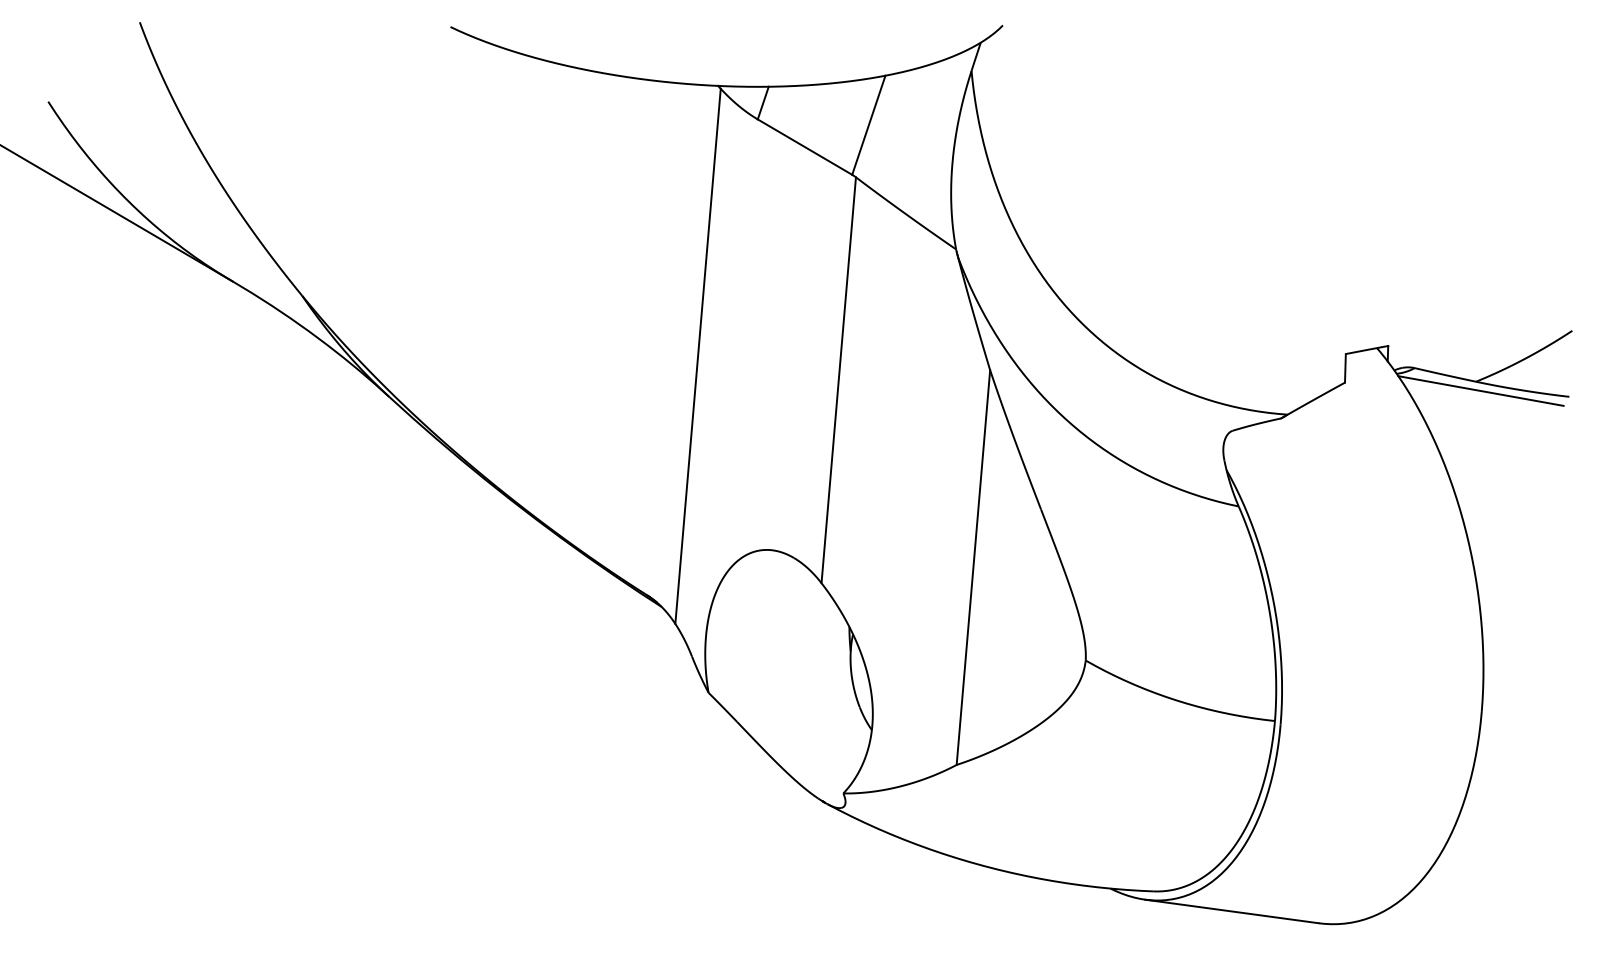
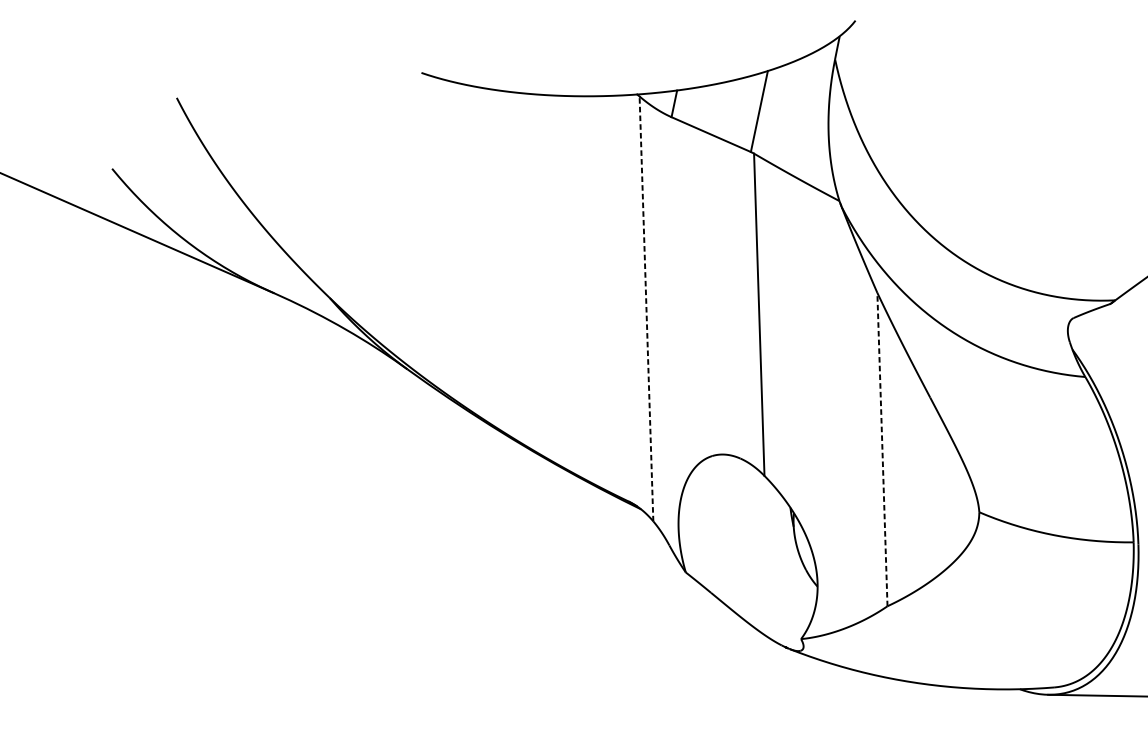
line: (698, 356) -> (646, 309), solid -> dashed
line: (973, 567) -> (882, 449), solid -> dashed

